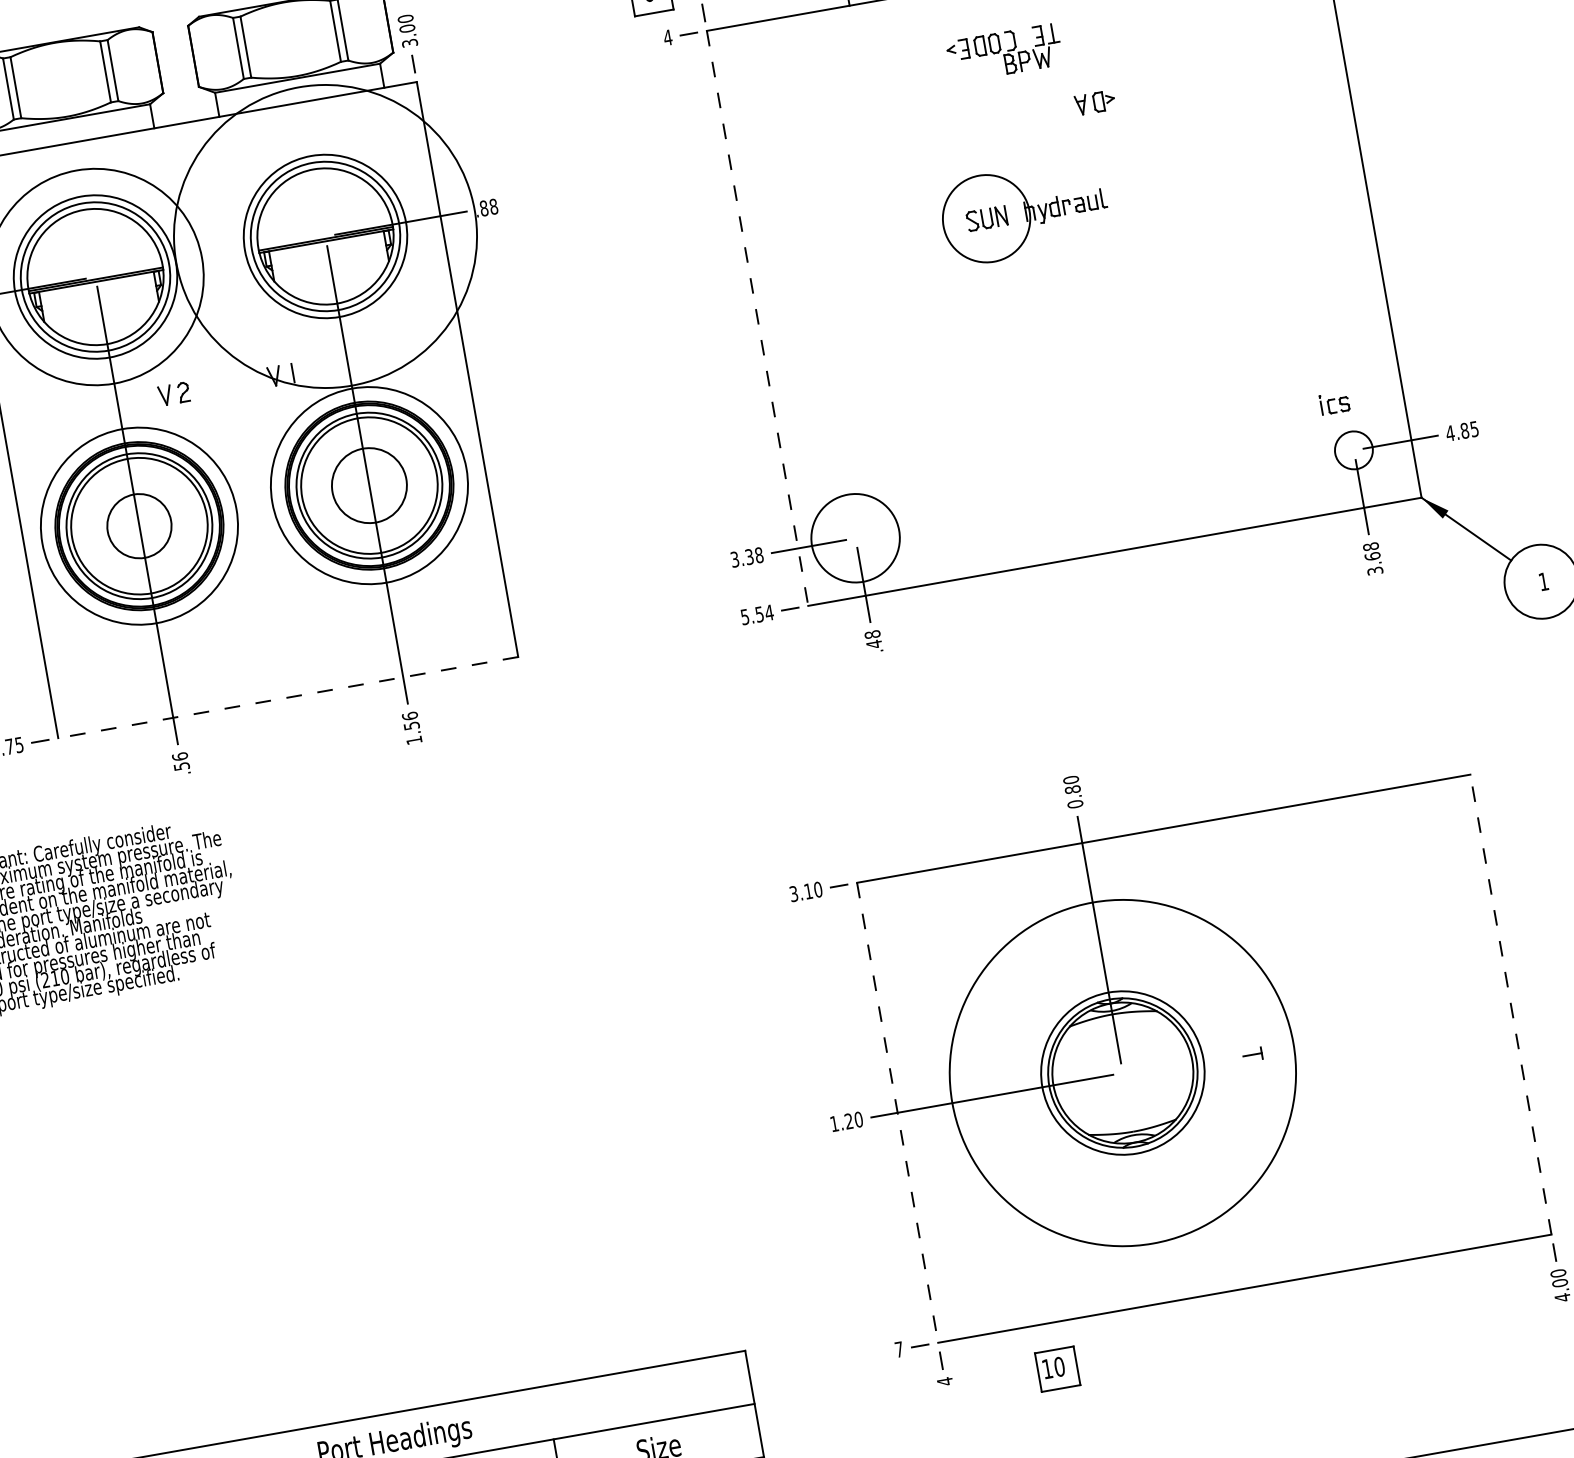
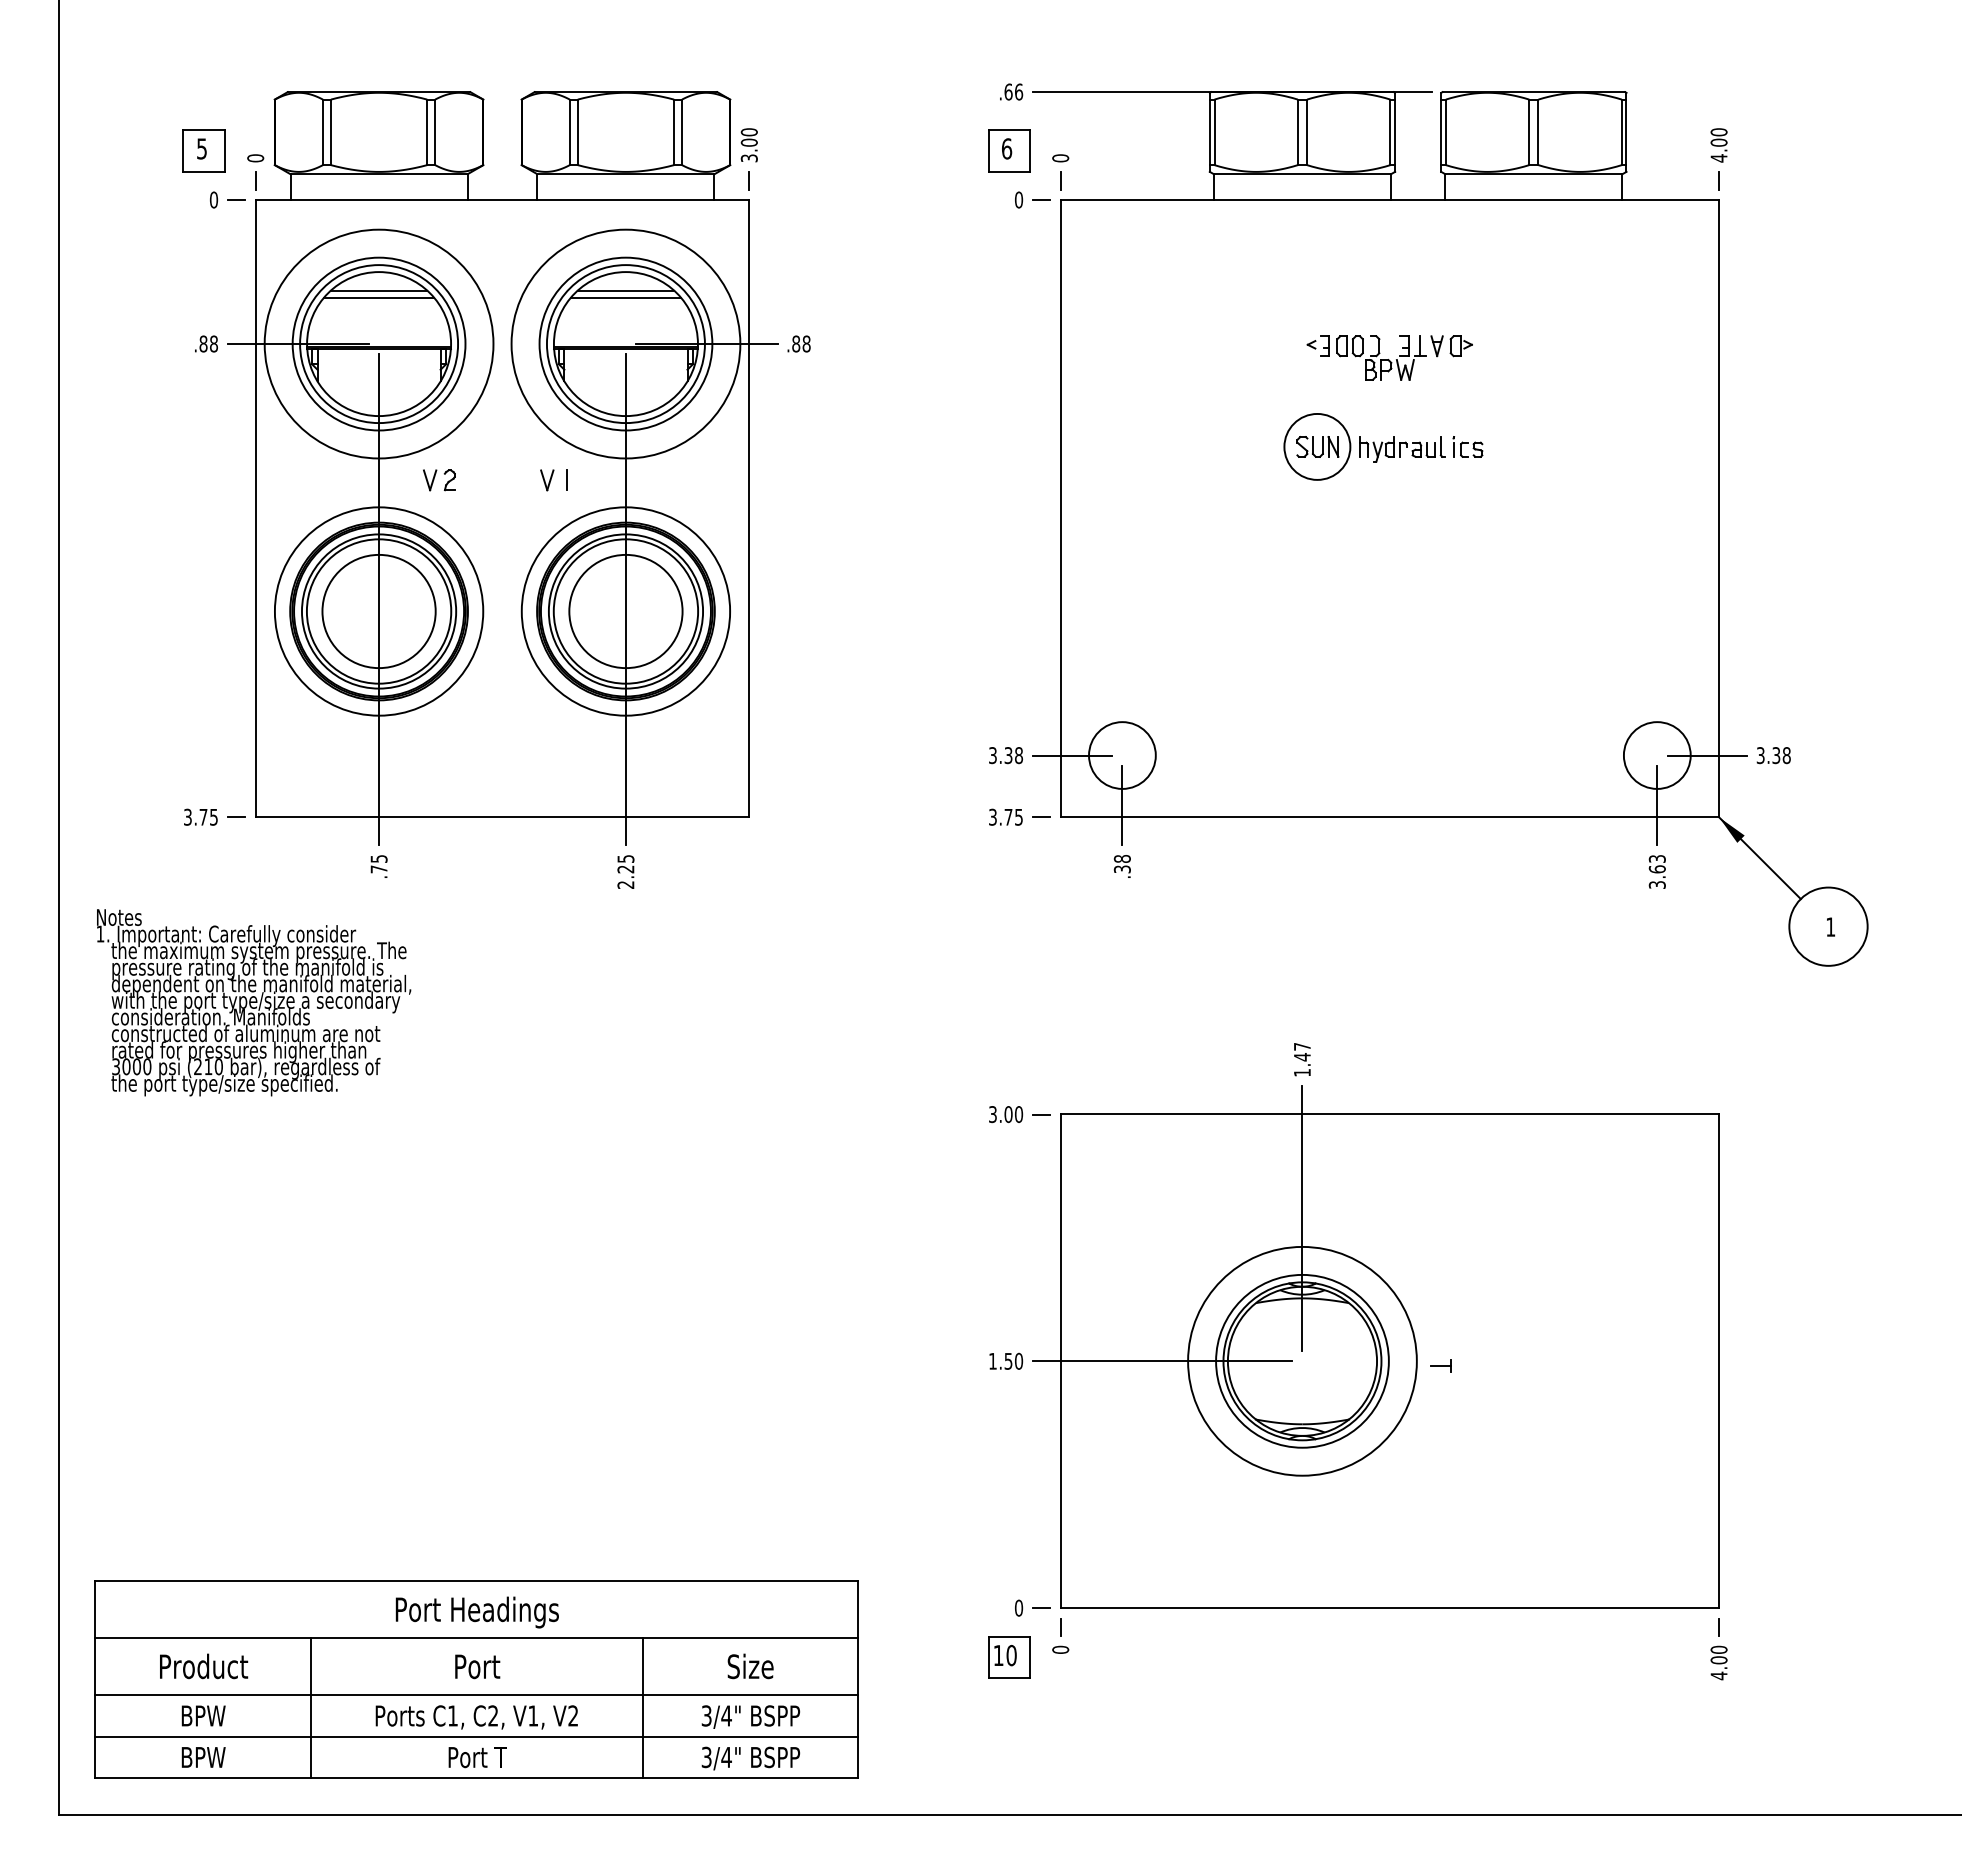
text: (667, 37) -> (1018, 199), 4 -> 0
part: (1004, 52) -> (1366, 357), moved
line: (316, 186) -> (625, 290), added
line: (317, 193) -> (625, 297), added
circle: (986, 218) -> (1317, 446), size x0.71
line: (86, 227) -> (378, 290), added
line: (87, 233) -> (378, 297), added
circle: (324, 236) -> (625, 343), size x0.71
line: (757, 318) -> (1060, 508), dashed -> solid
part: (1334, 402) -> (1467, 446), moved
text: (1462, 431) -> (1773, 755), 4.85 -> 3.38
circle: (1353, 450) -> (1656, 755), size x1.67
circle: (369, 485) -> (625, 611), size x1.43
circle: (138, 526) -> (378, 611), size x1.67
circle: (855, 538) -> (1122, 755), size x0.71
text: (1371, 546) -> (1657, 858), 3.68 -> 3.63
text: (757, 614) -> (1006, 816), 5.54 -> 3.75
text: (873, 644) -> (1121, 869), .48 -> .38
line: (288, 697) -> (502, 817), dashed -> solid
text: (411, 727) -> (625, 871), 1.56 -> 2.25
text: (180, 761) -> (378, 863), .56 -> .75
text: (1072, 792) -> (1301, 1059), 0.80 -> 1.47
text: (808, 891) -> (1008, 1114), 3.10 -> 3.00
line: (1511, 1004) -> (1719, 1361), dashed -> solid
circle: (1122, 1072) -> (1302, 1360), size x0.62
line: (897, 1112) -> (1060, 1361), dashed -> solid
text: (848, 1120) -> (1008, 1360), 1.20 -> 1.50
text: (899, 1348) -> (1019, 1607), 7 -> 0
part: (1057, 1369) -> (1009, 1657), moved
text: (944, 1381) -> (1060, 1649), 4 -> 0

